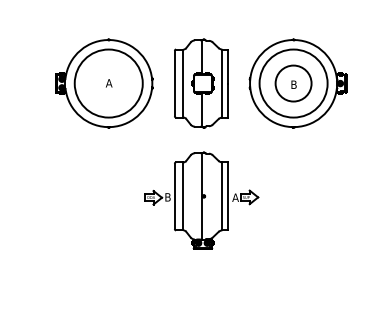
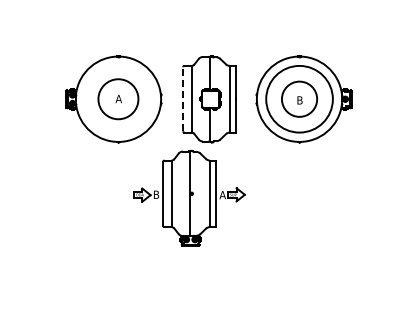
circle: (108, 82) -> (118, 98), size x0.6
line: (175, 82) -> (183, 98), solid -> dashed
part: (201, 200) -> (189, 197), moved

